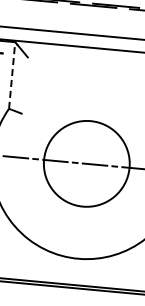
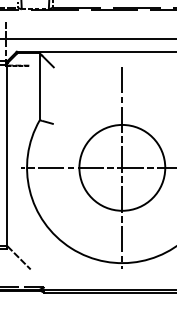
line: (11, 75) -> (39, 86), dashed -> solid
line: (87, 163) -> (122, 167), added

